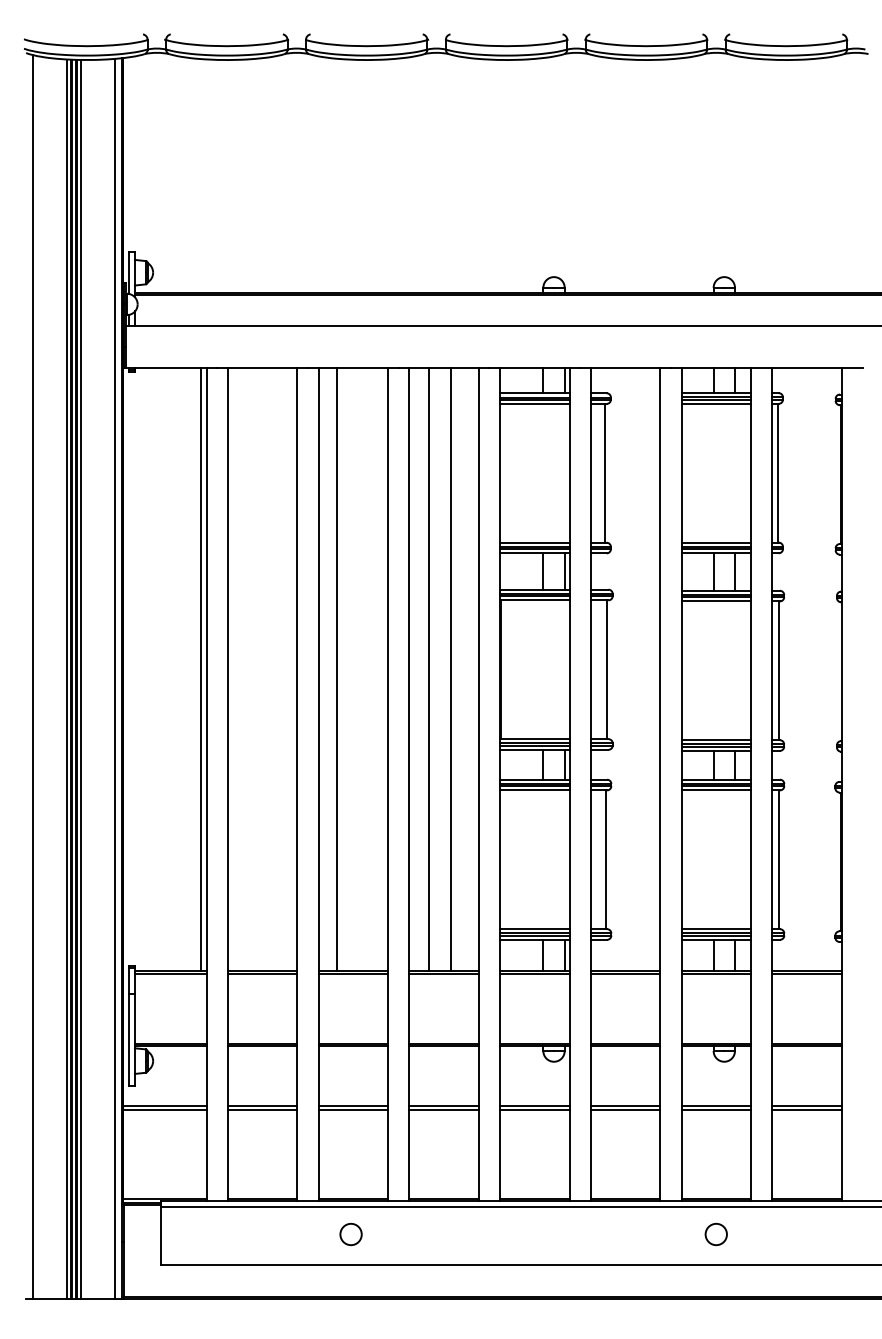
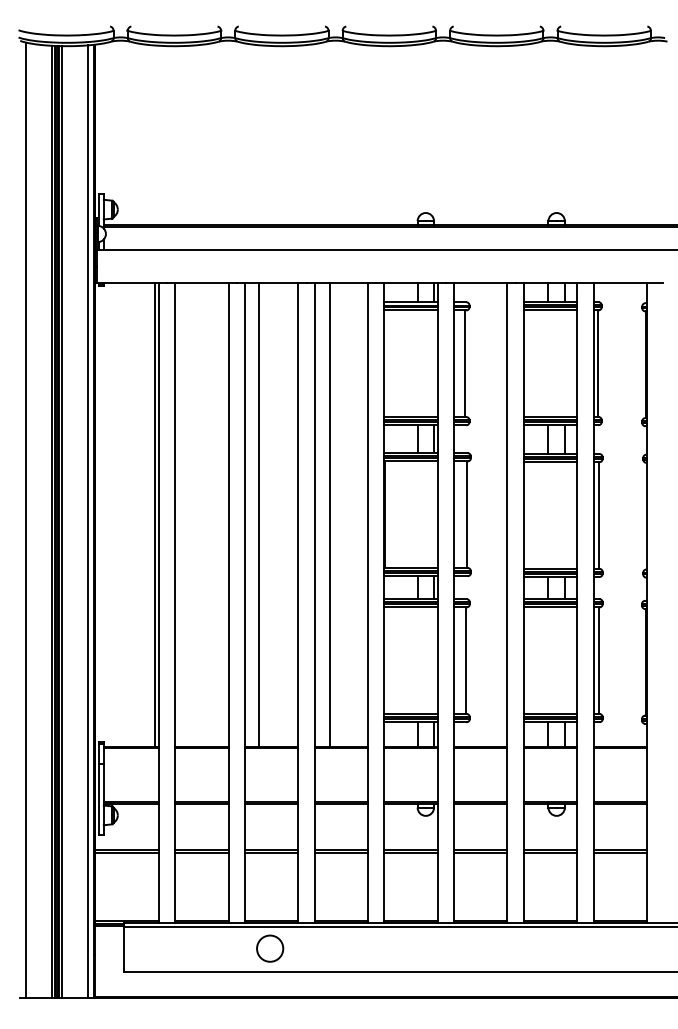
line: (450, 669) -> (346, 514), removed
circle: (350, 1234) -> (269, 948), size x1.6
circle: (716, 1234) -> (550, 948), removed

